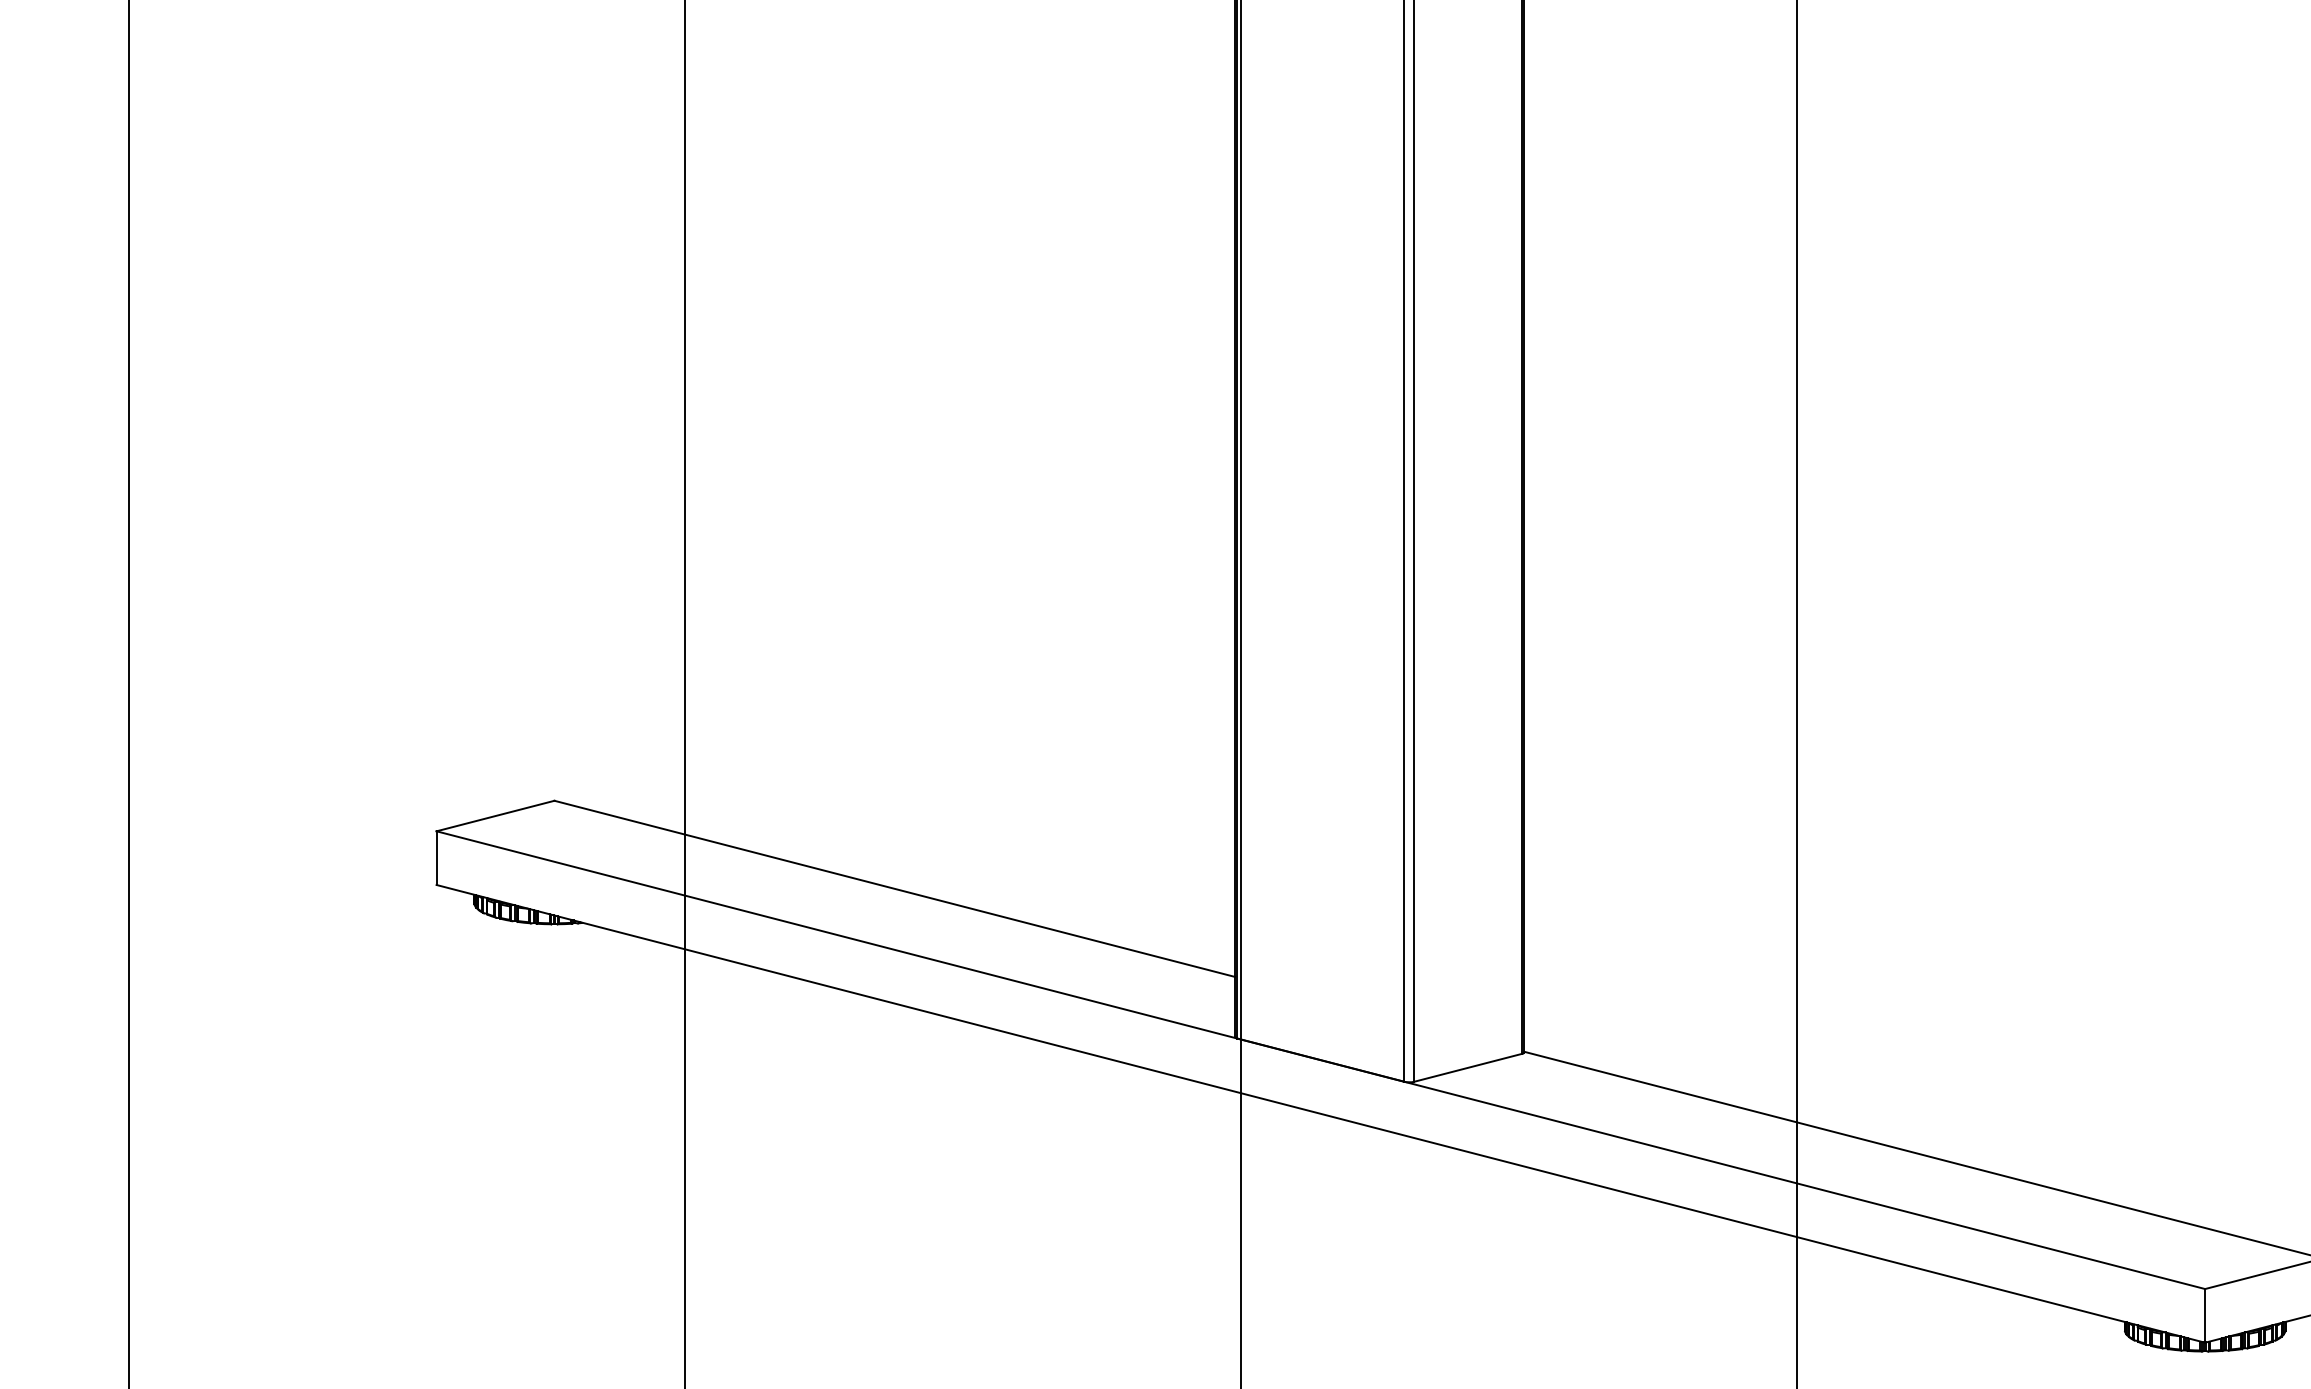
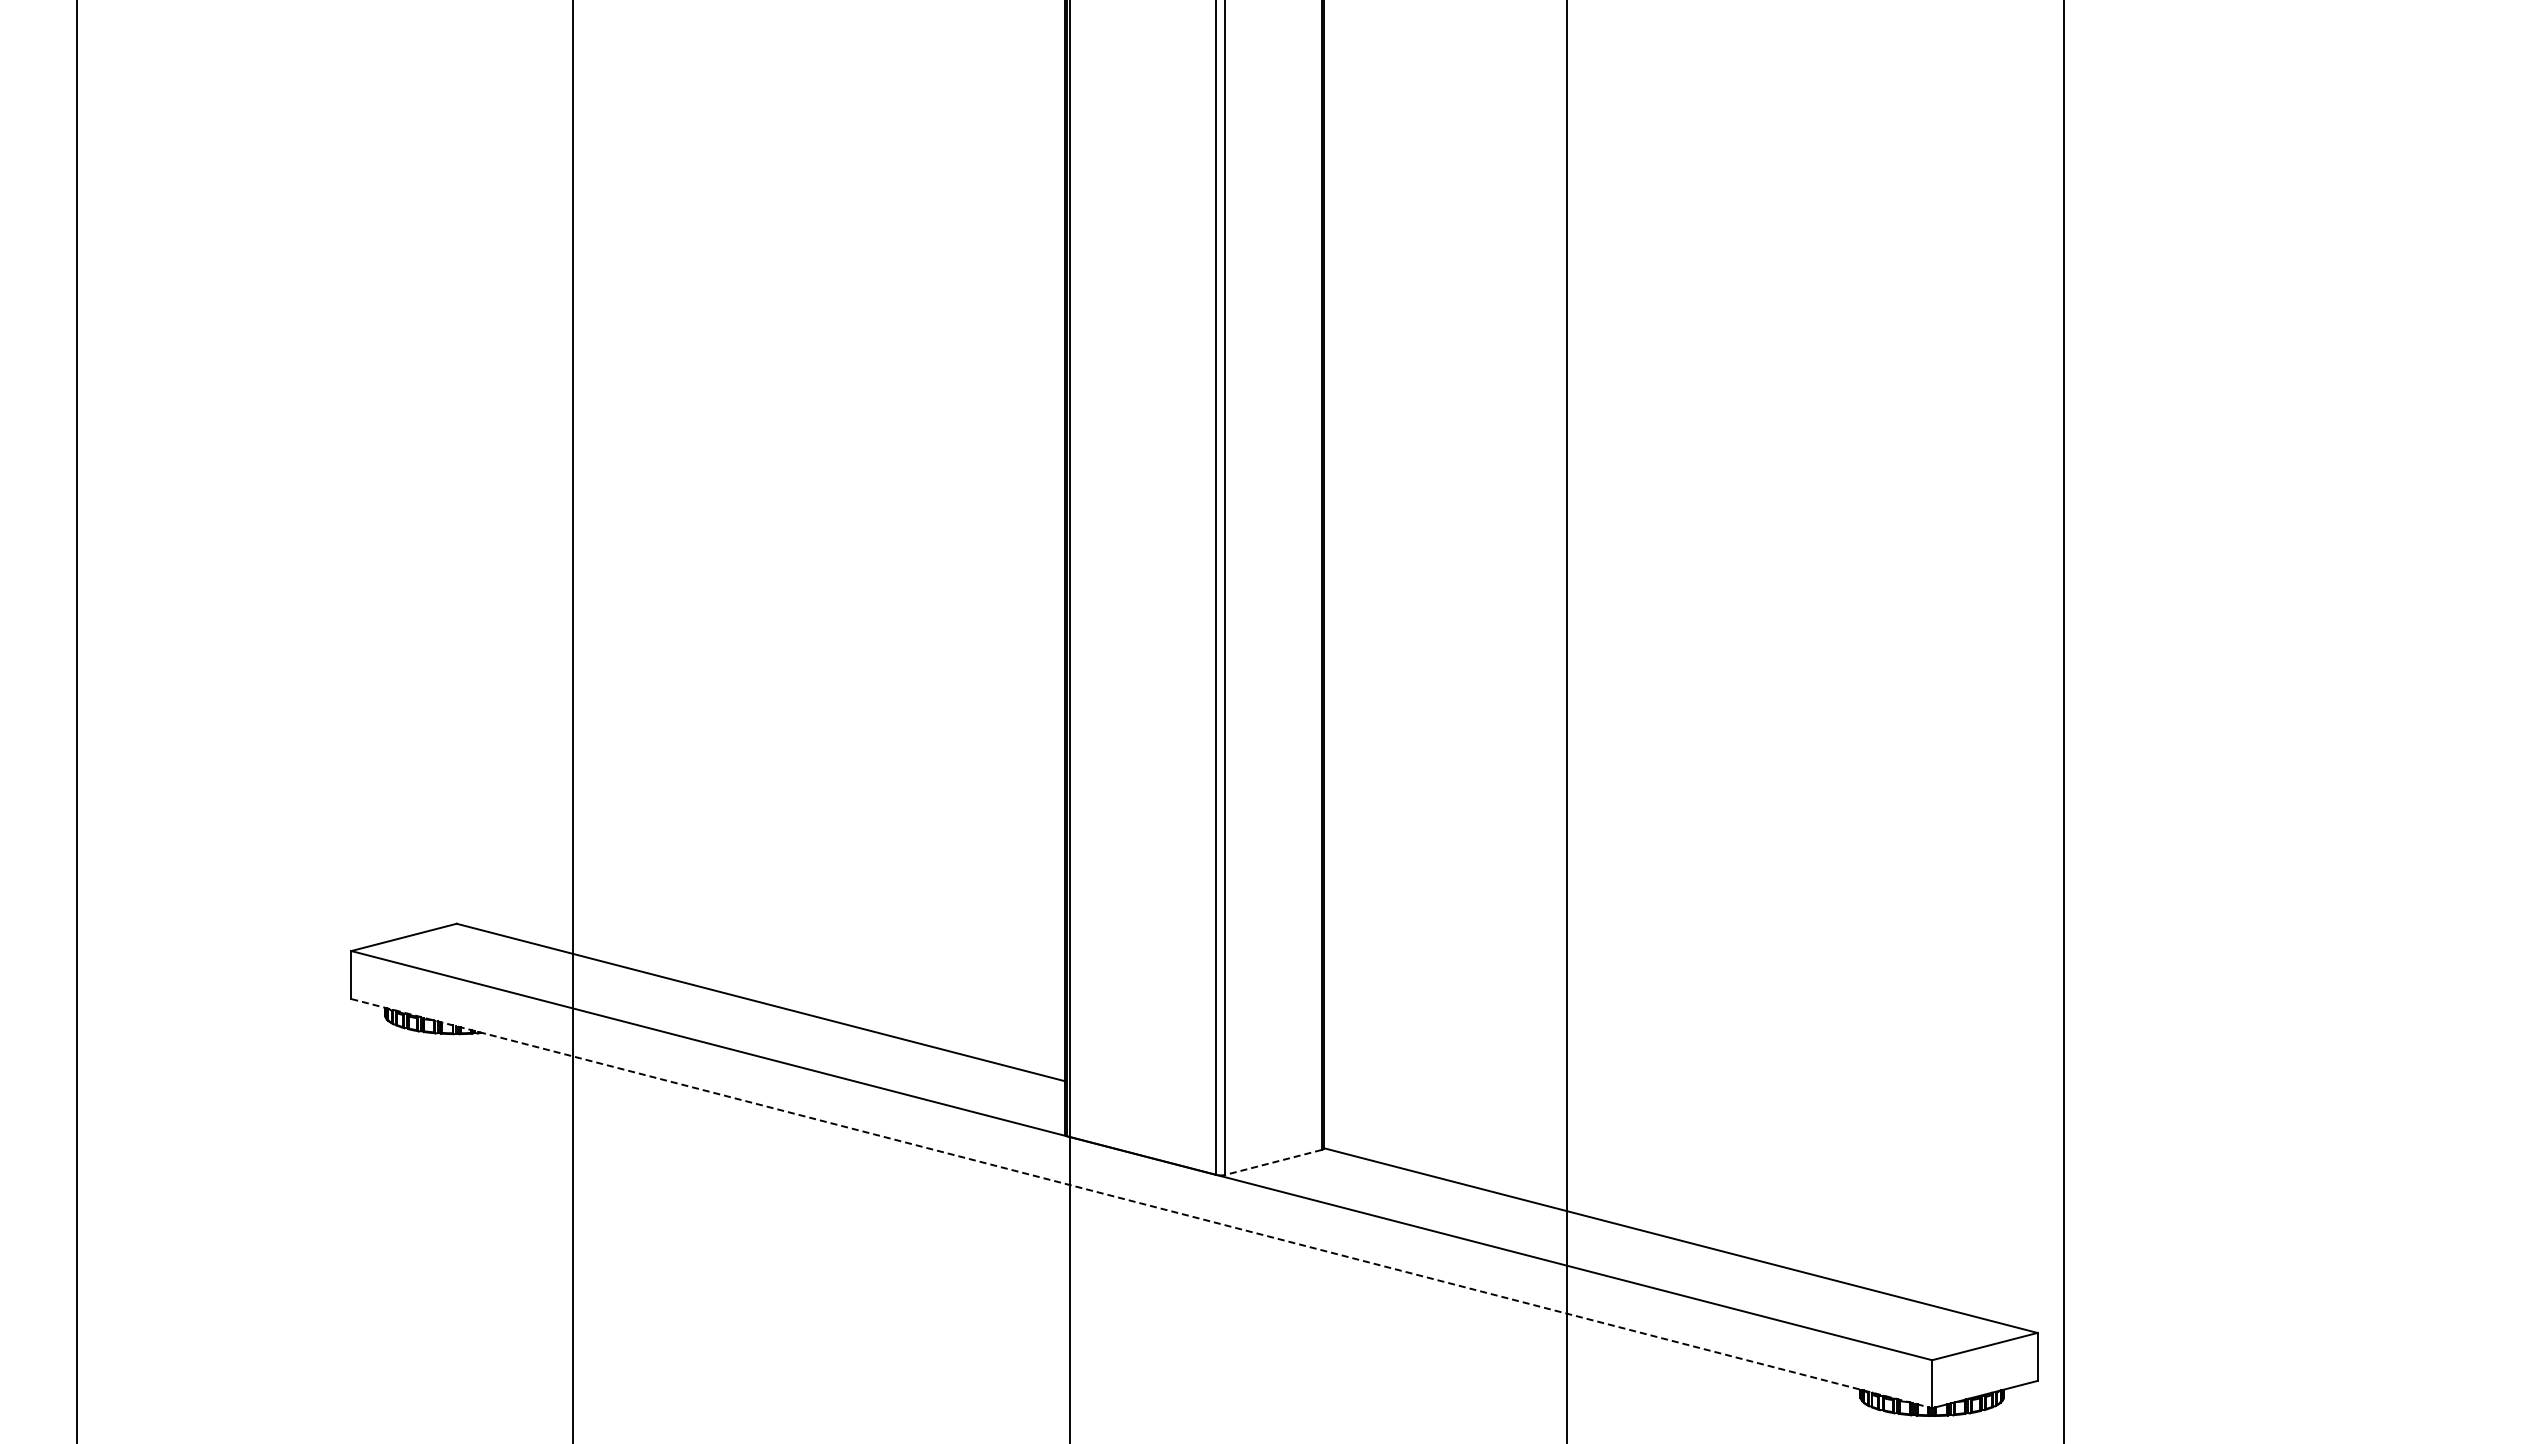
line: (1468, 1067) -> (1273, 1162), solid -> dashed
line: (1321, 1113) -> (1142, 1203), solid -> dashed

